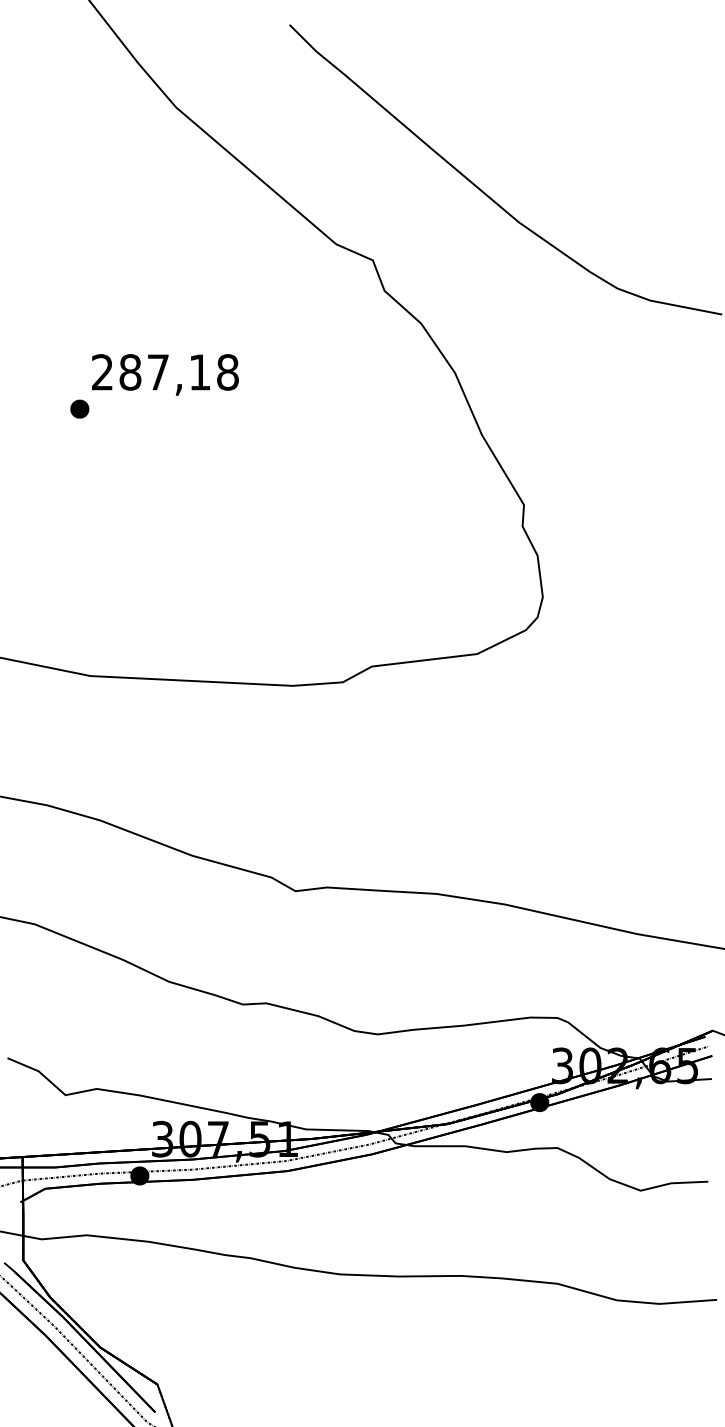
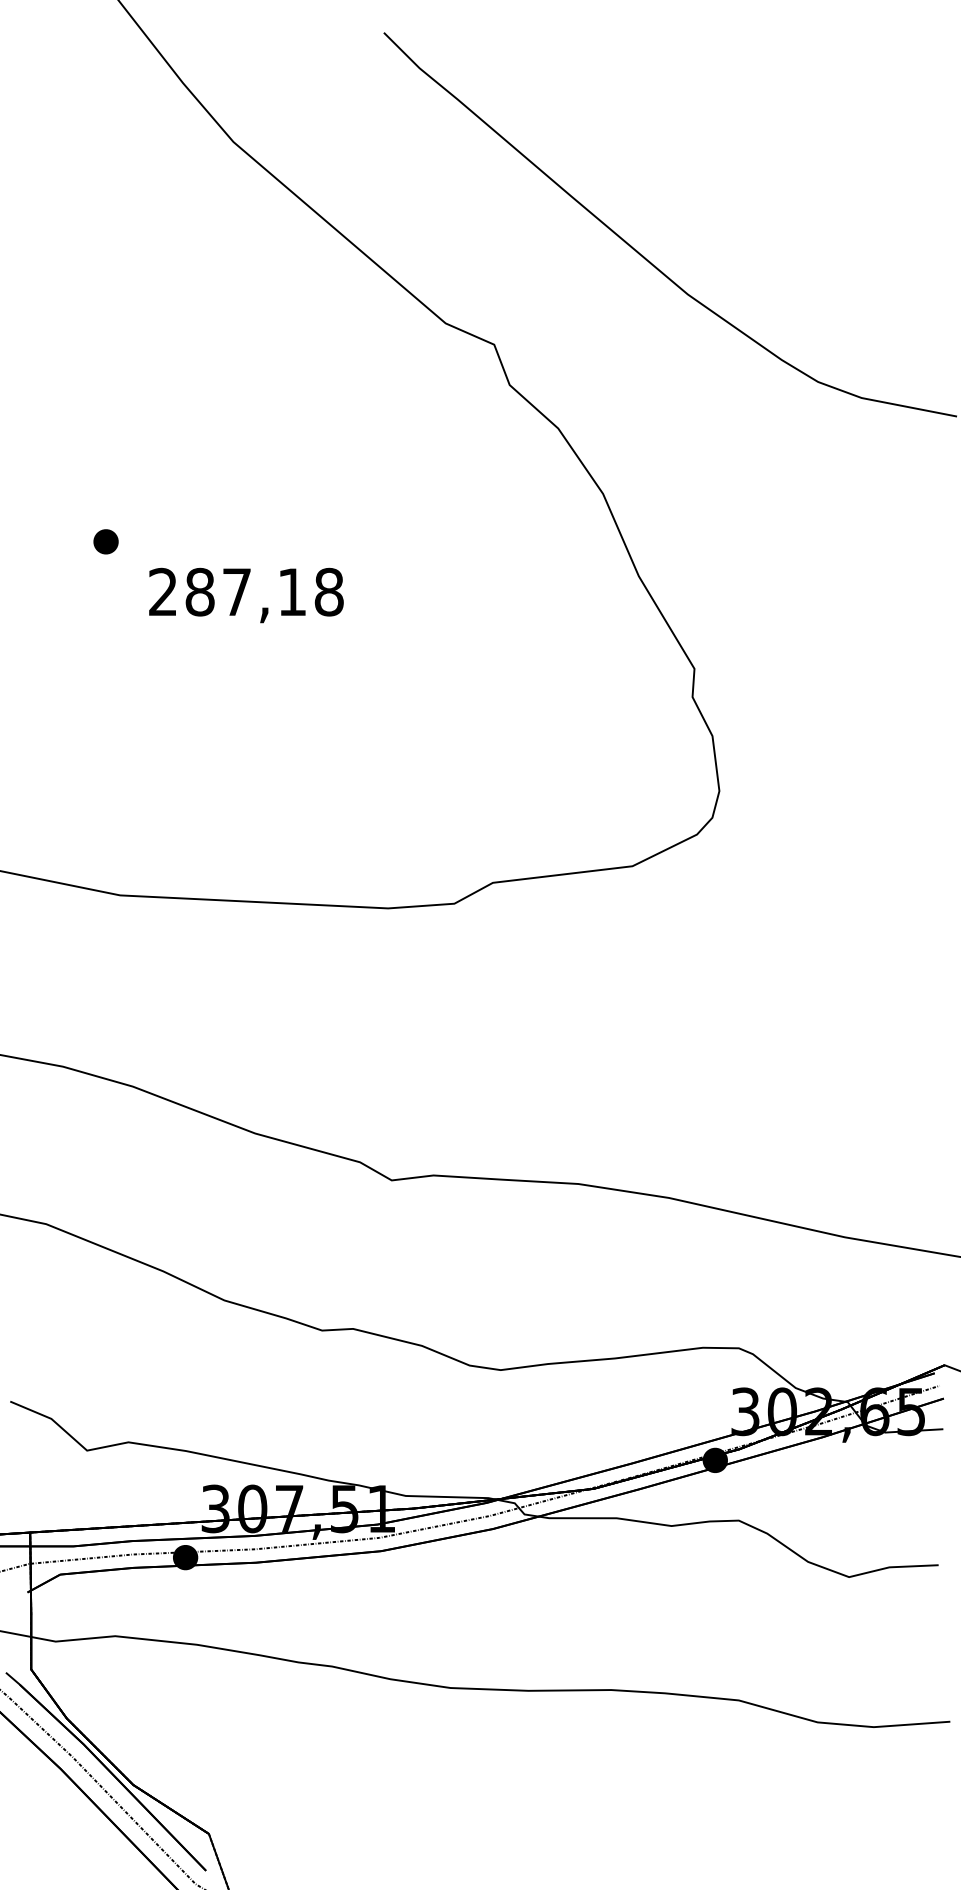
text: (165, 374) -> (246, 595), moved

